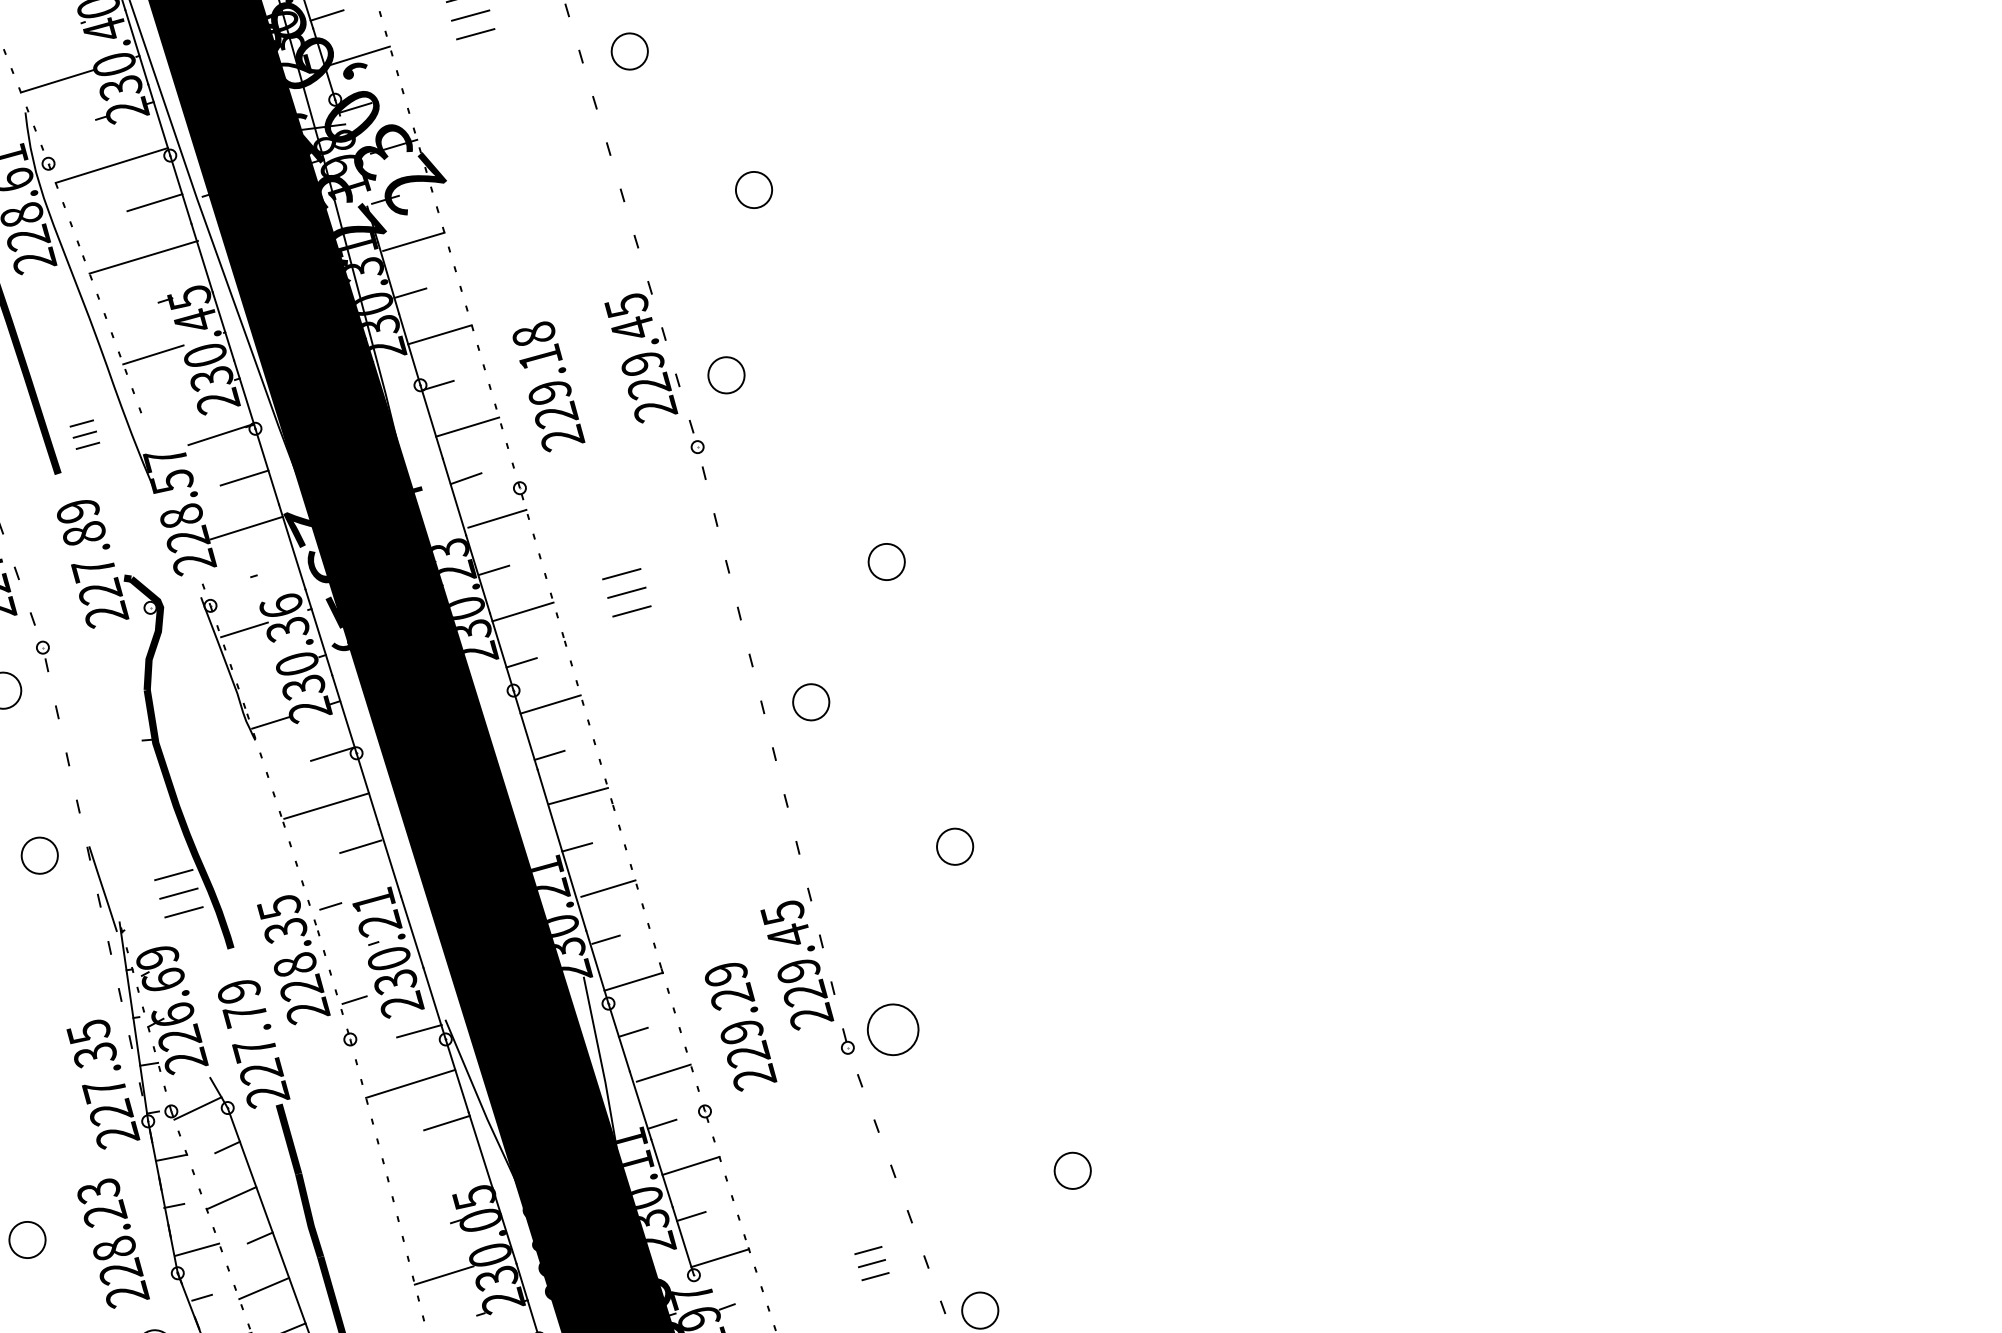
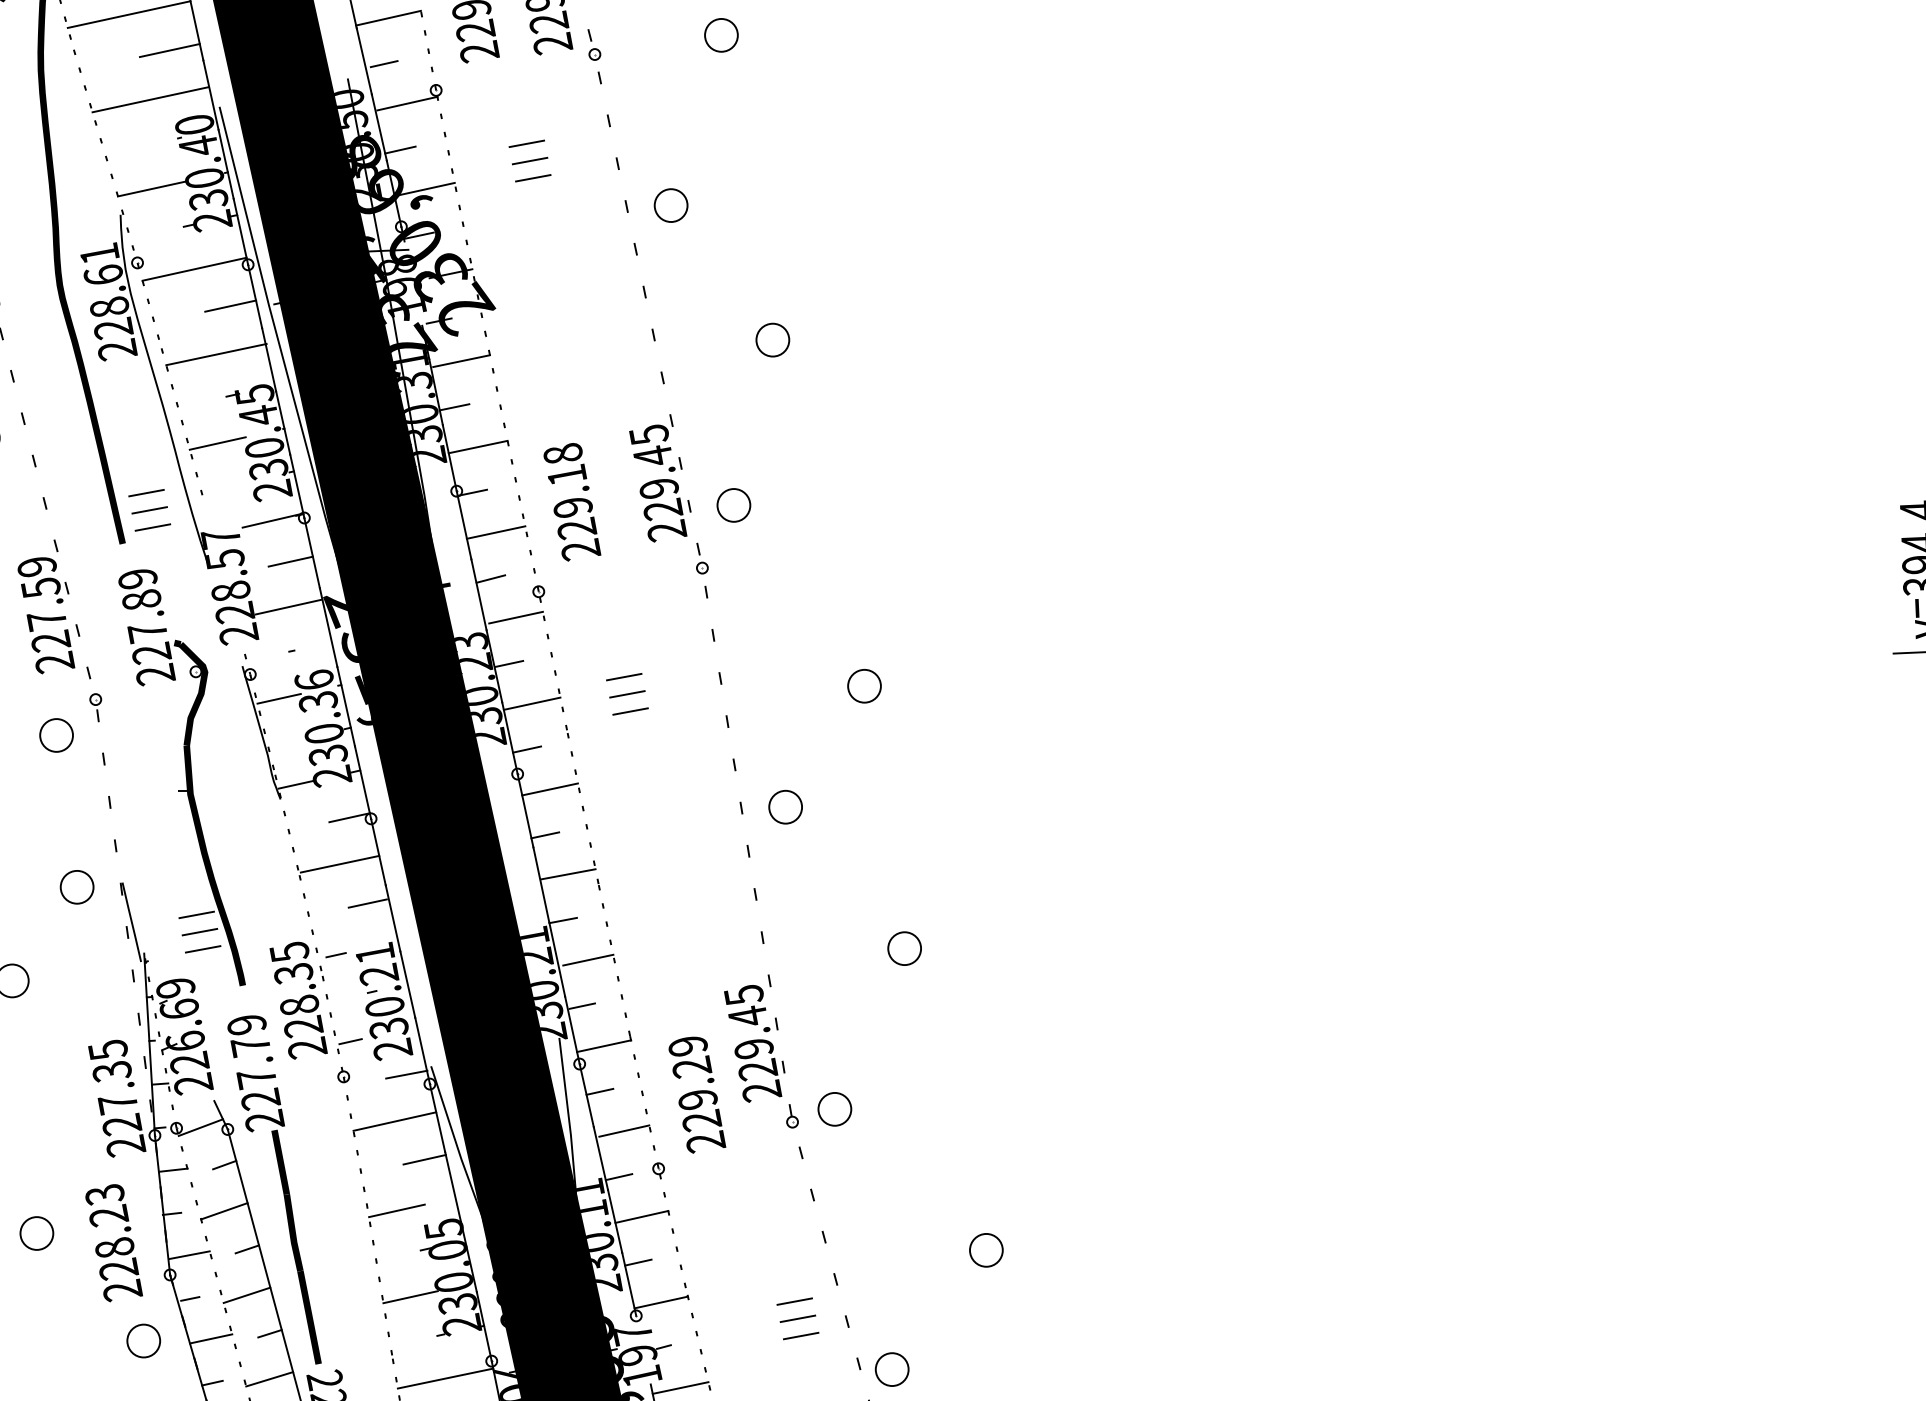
part: (84, 434) -> (149, 510), size x1.67
circle: (892, 1030) -> (834, 1109), size x0.71
line: (420, 1181) -> (396, 1210), added
part: (871, 1263) -> (797, 1318), size x1.43

